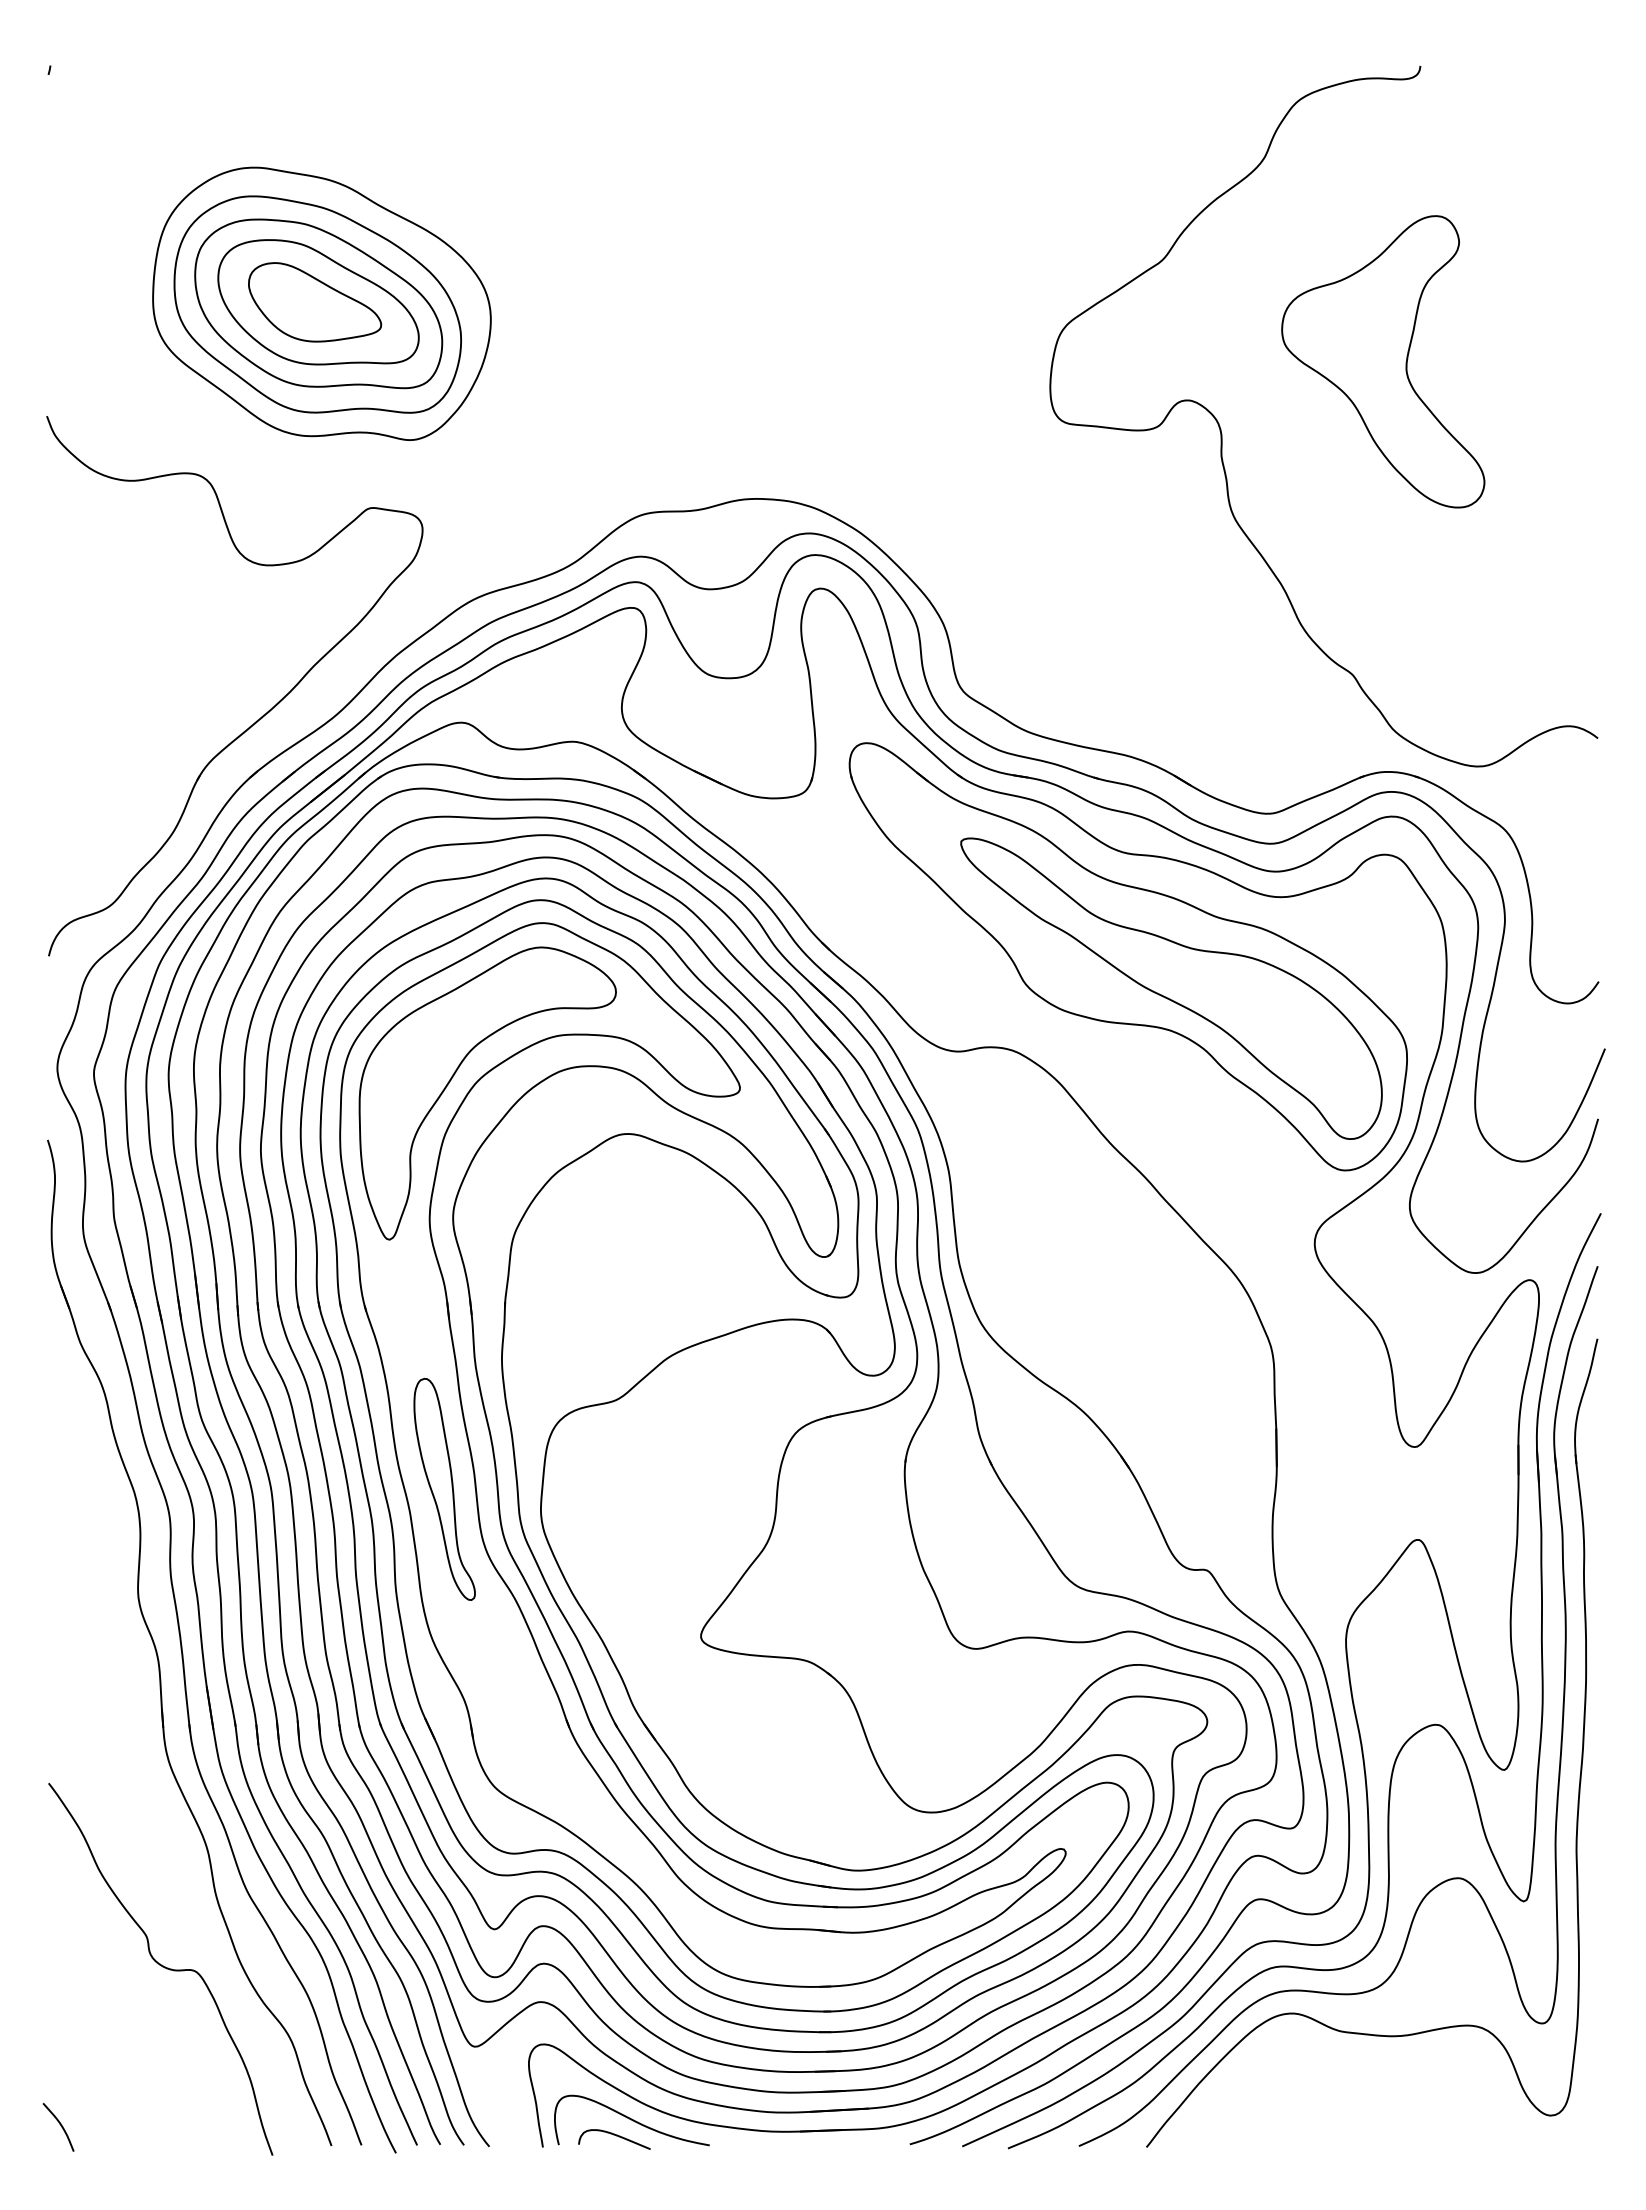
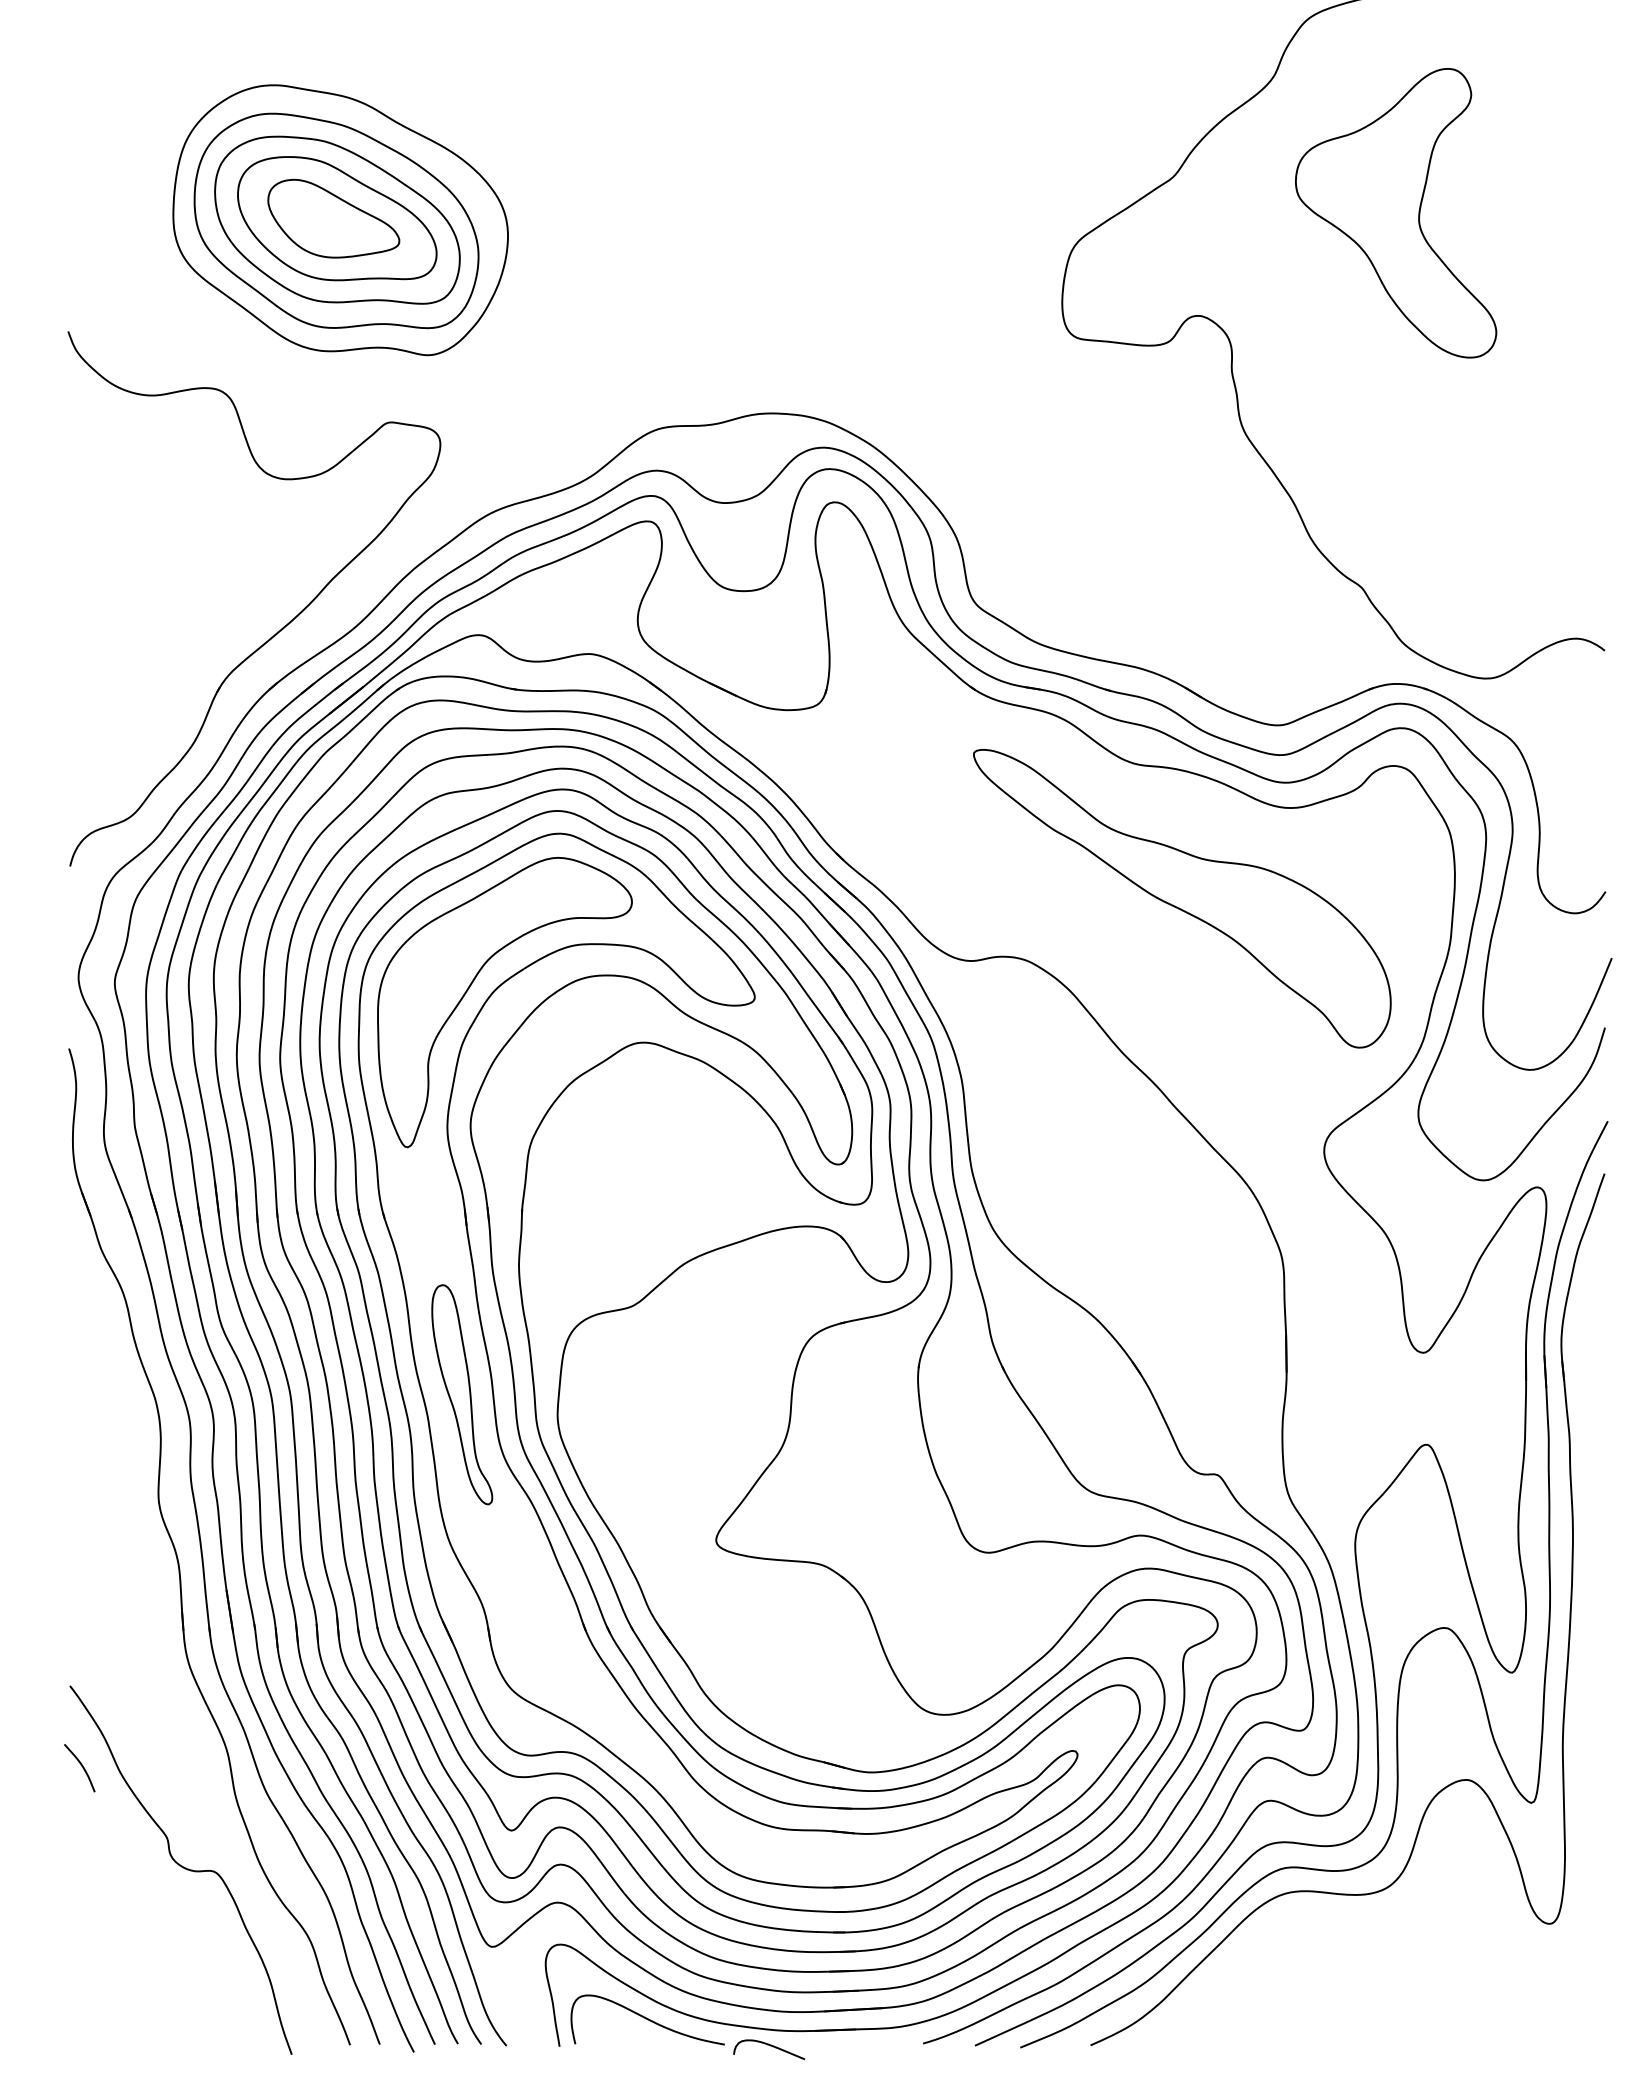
part: (1383, 361) -> (1396, 212), moved
part: (1127, 956) -> (1138, 866), removed
part: (1580, 1764) -> (1587, 1667), removed
curve: (60, 2125) -> (81, 1766), moved
curve: (616, 2136) -> (771, 2046), moved

